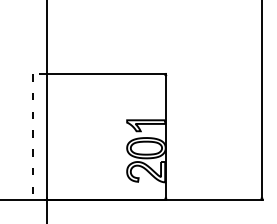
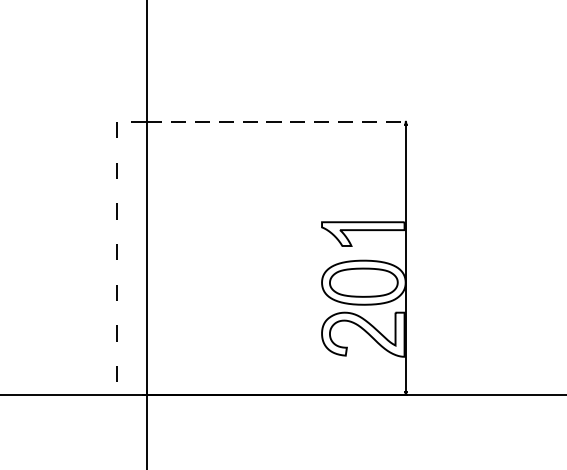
line: (106, 74) -> (277, 122), solid -> dashed

